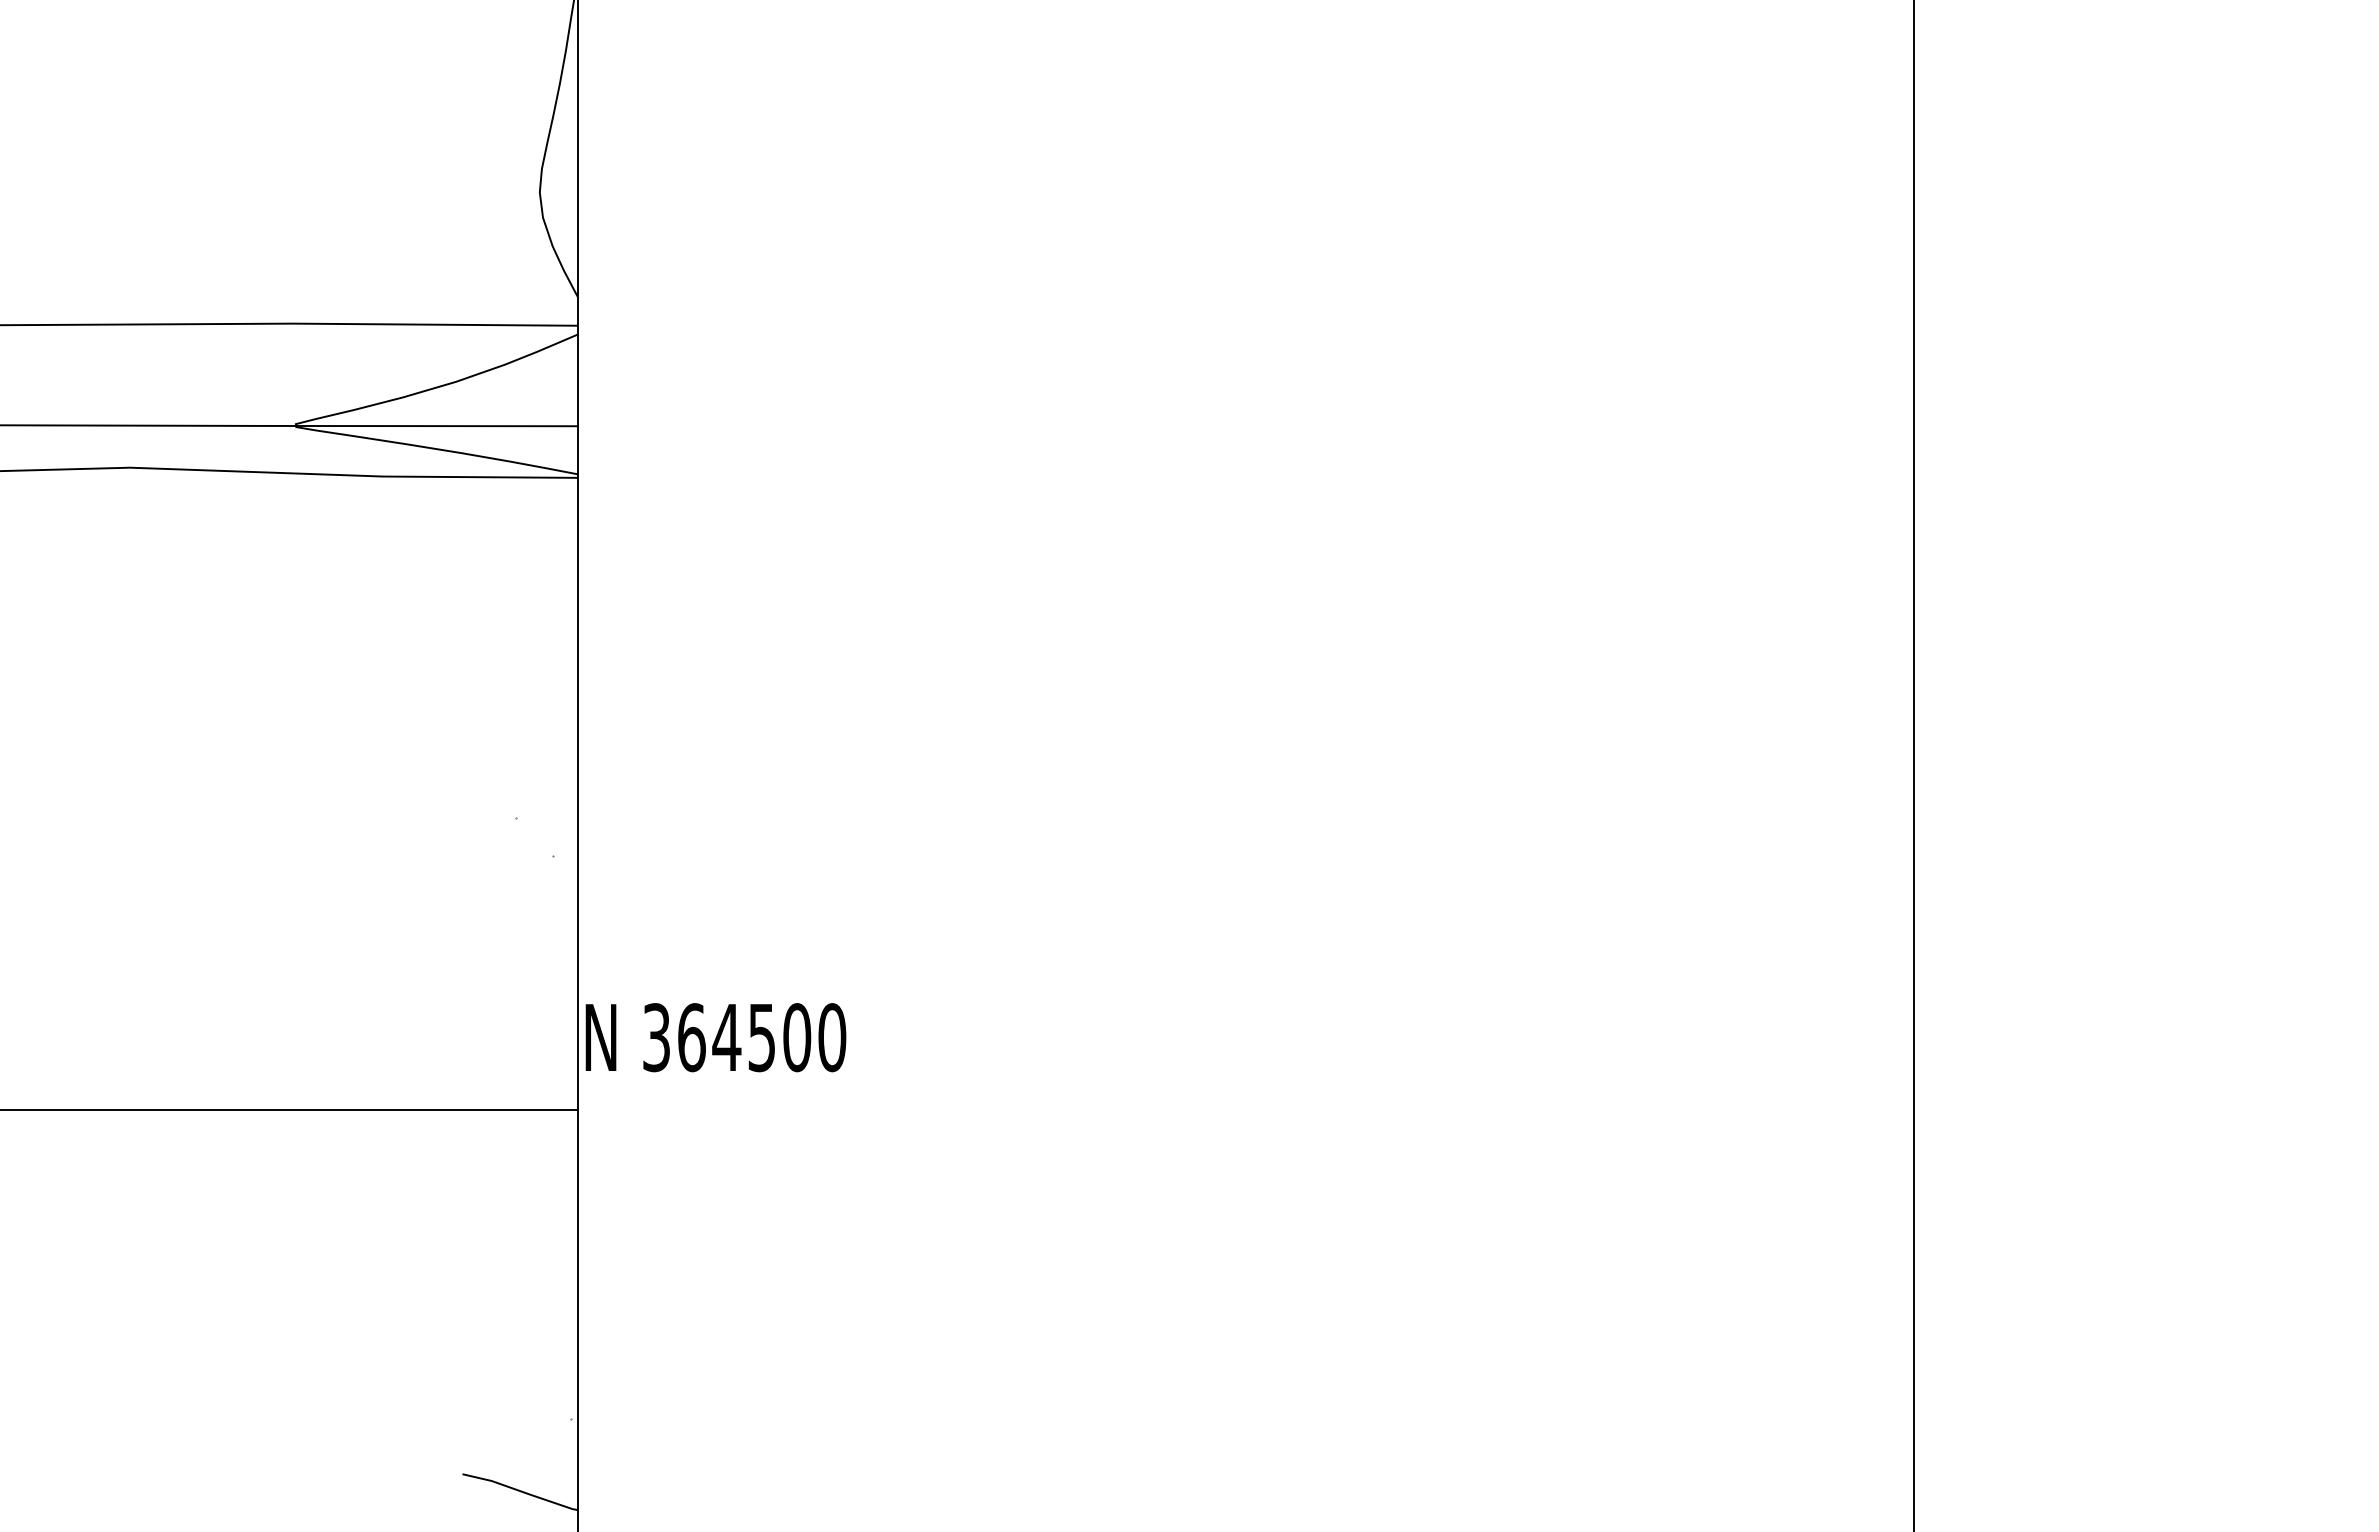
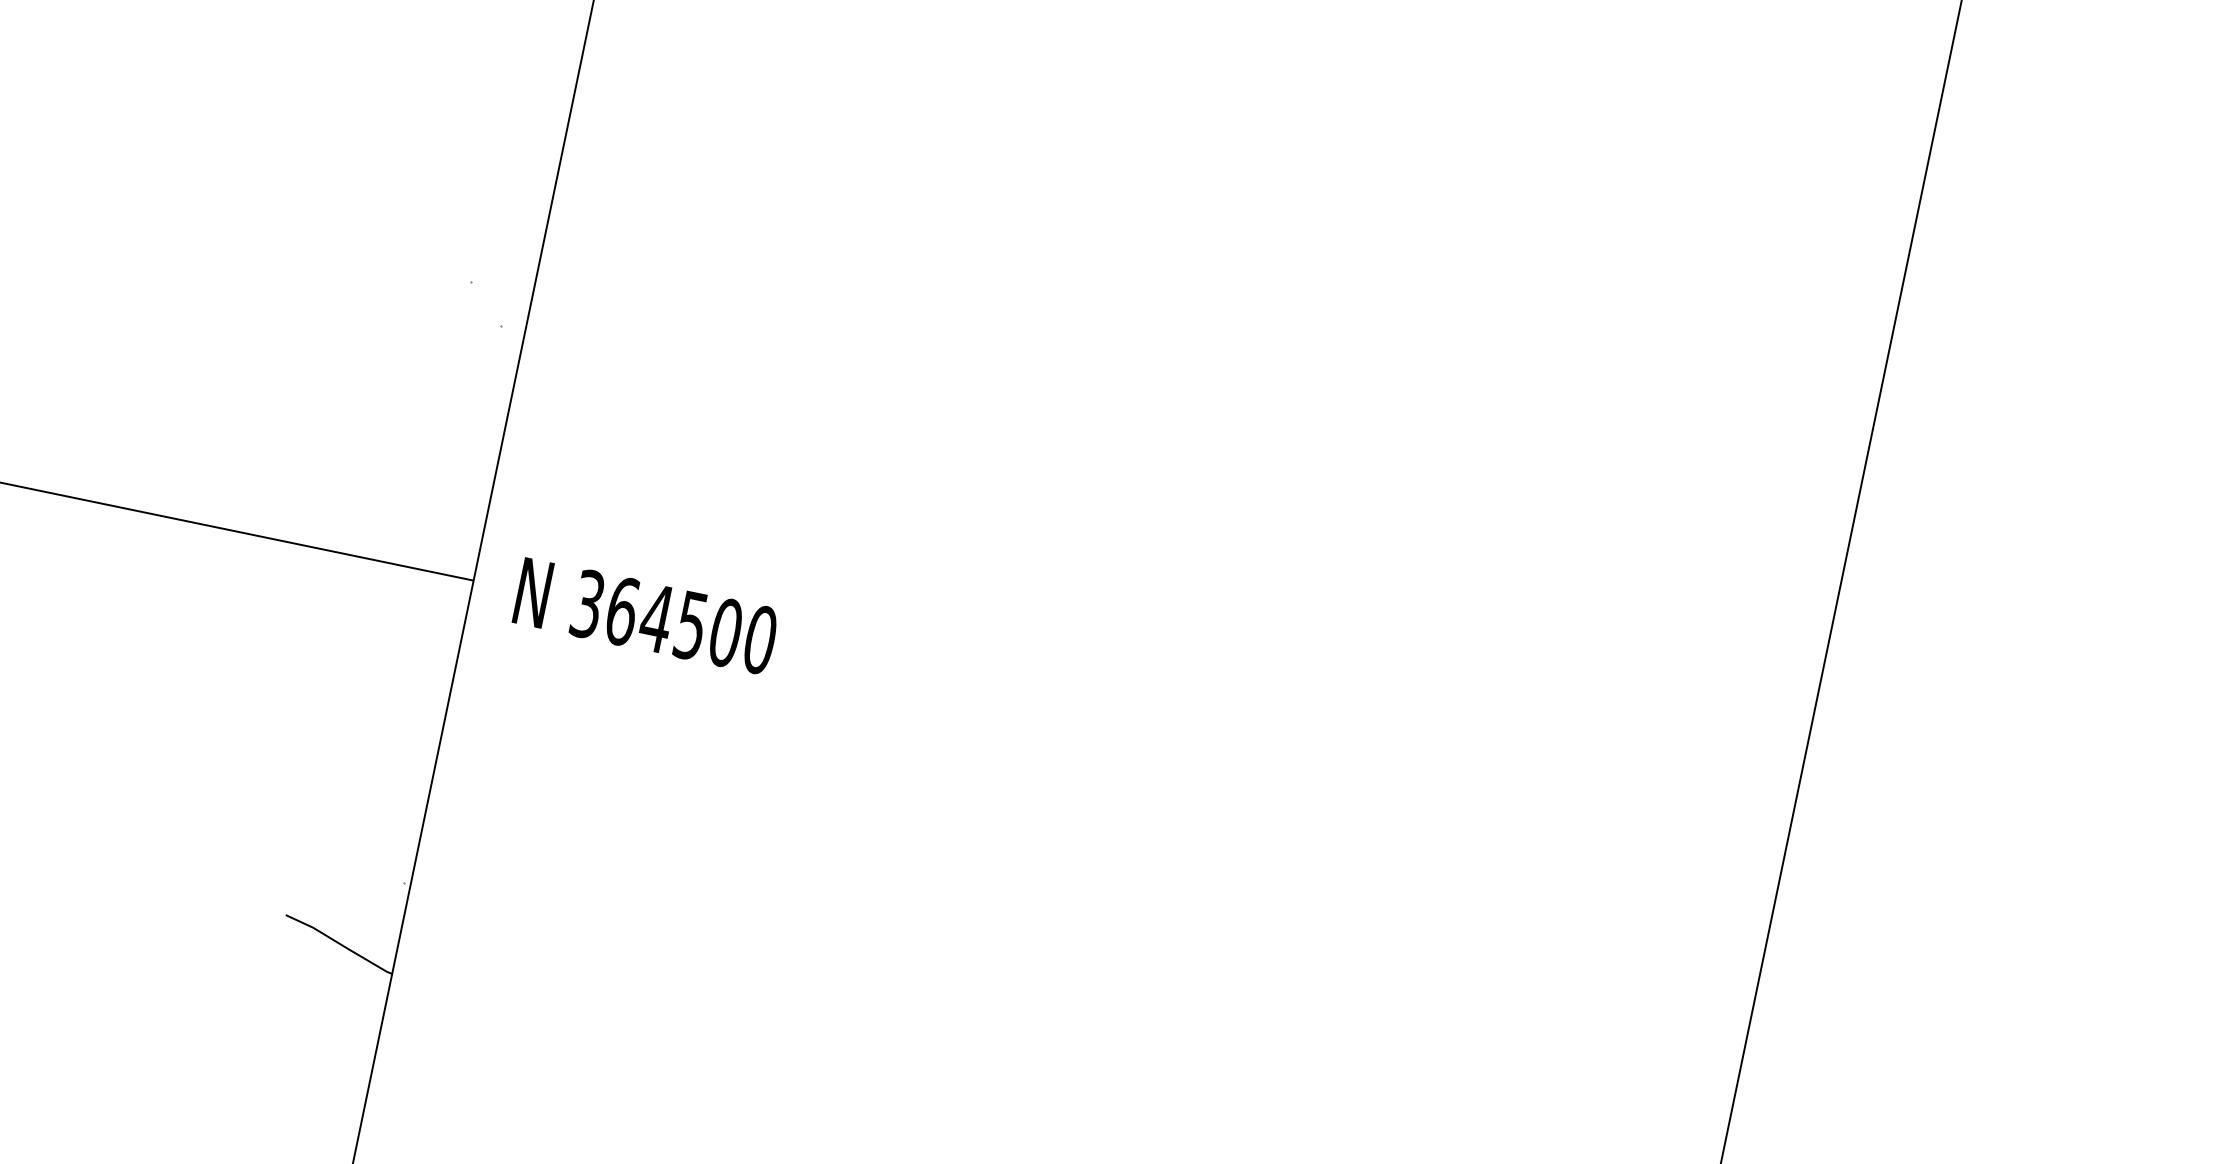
text: (715, 1037) -> (645, 616), moved

